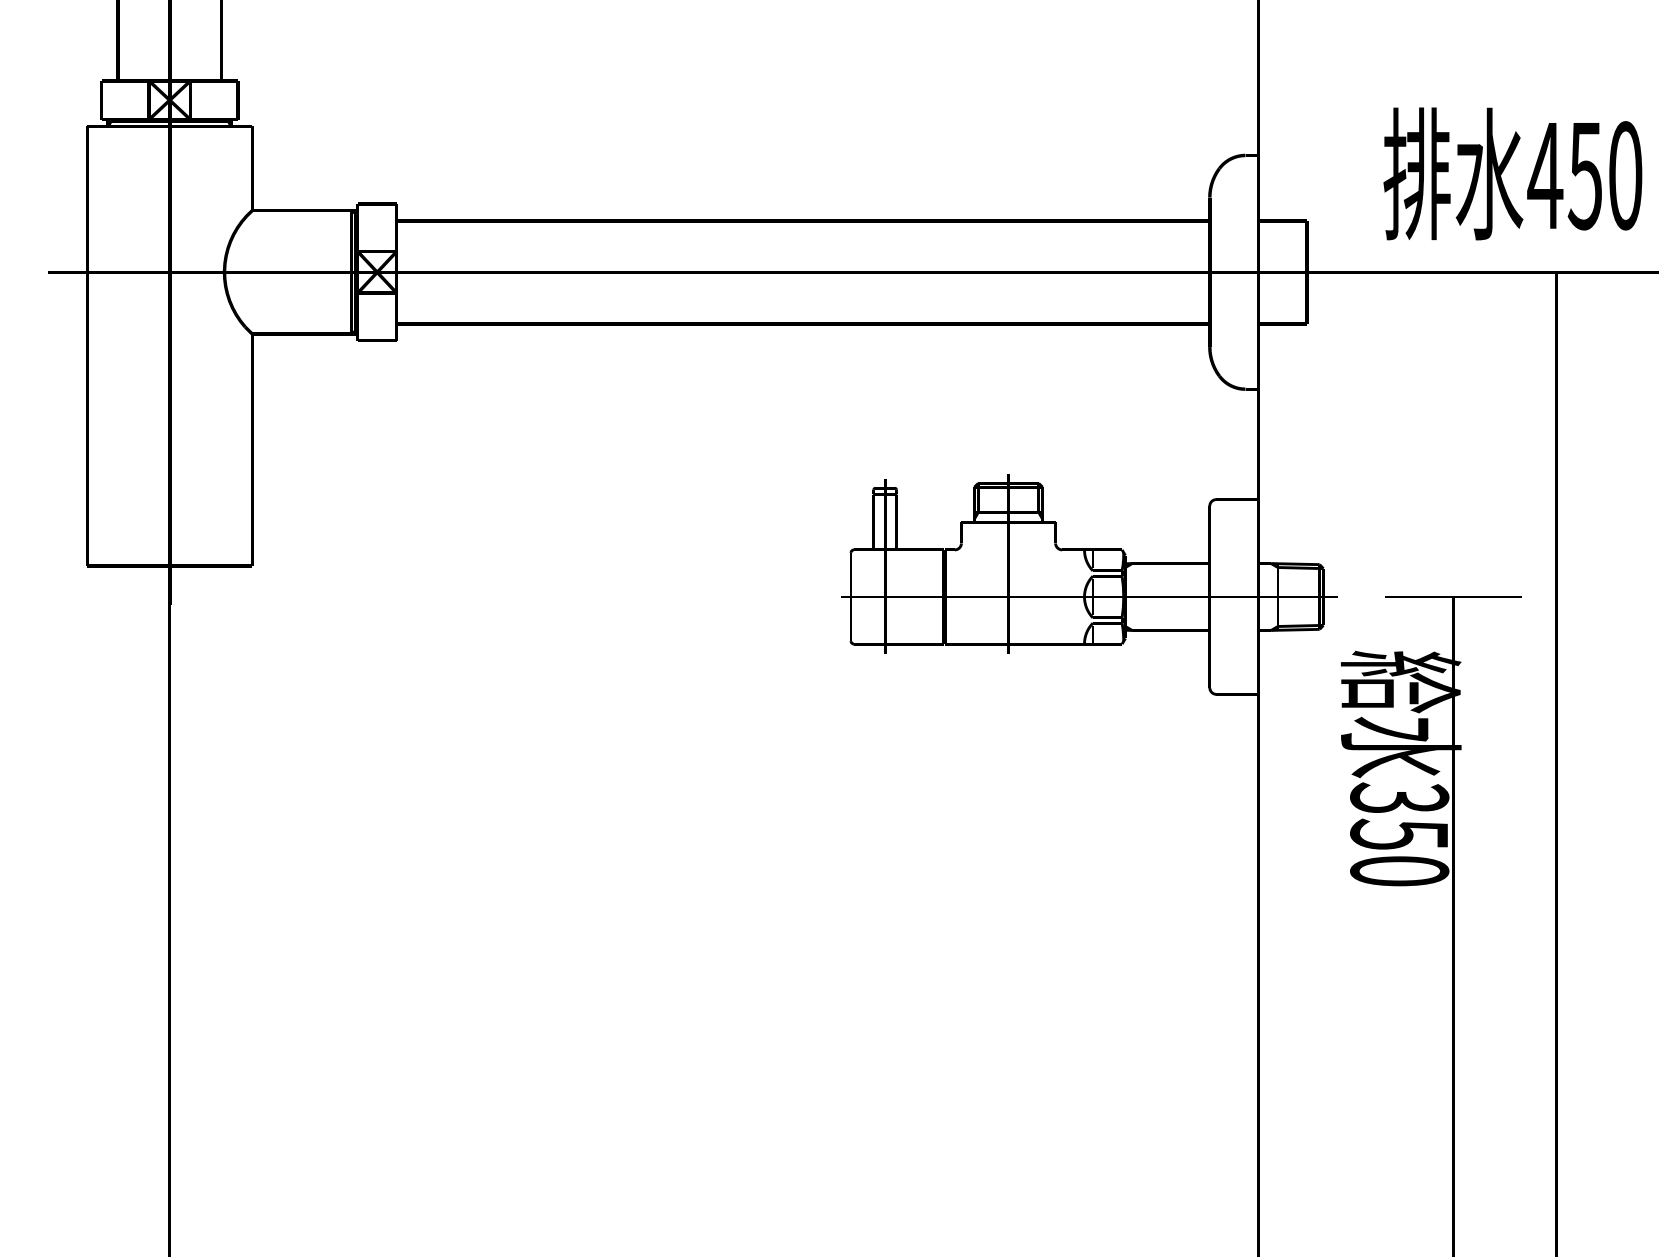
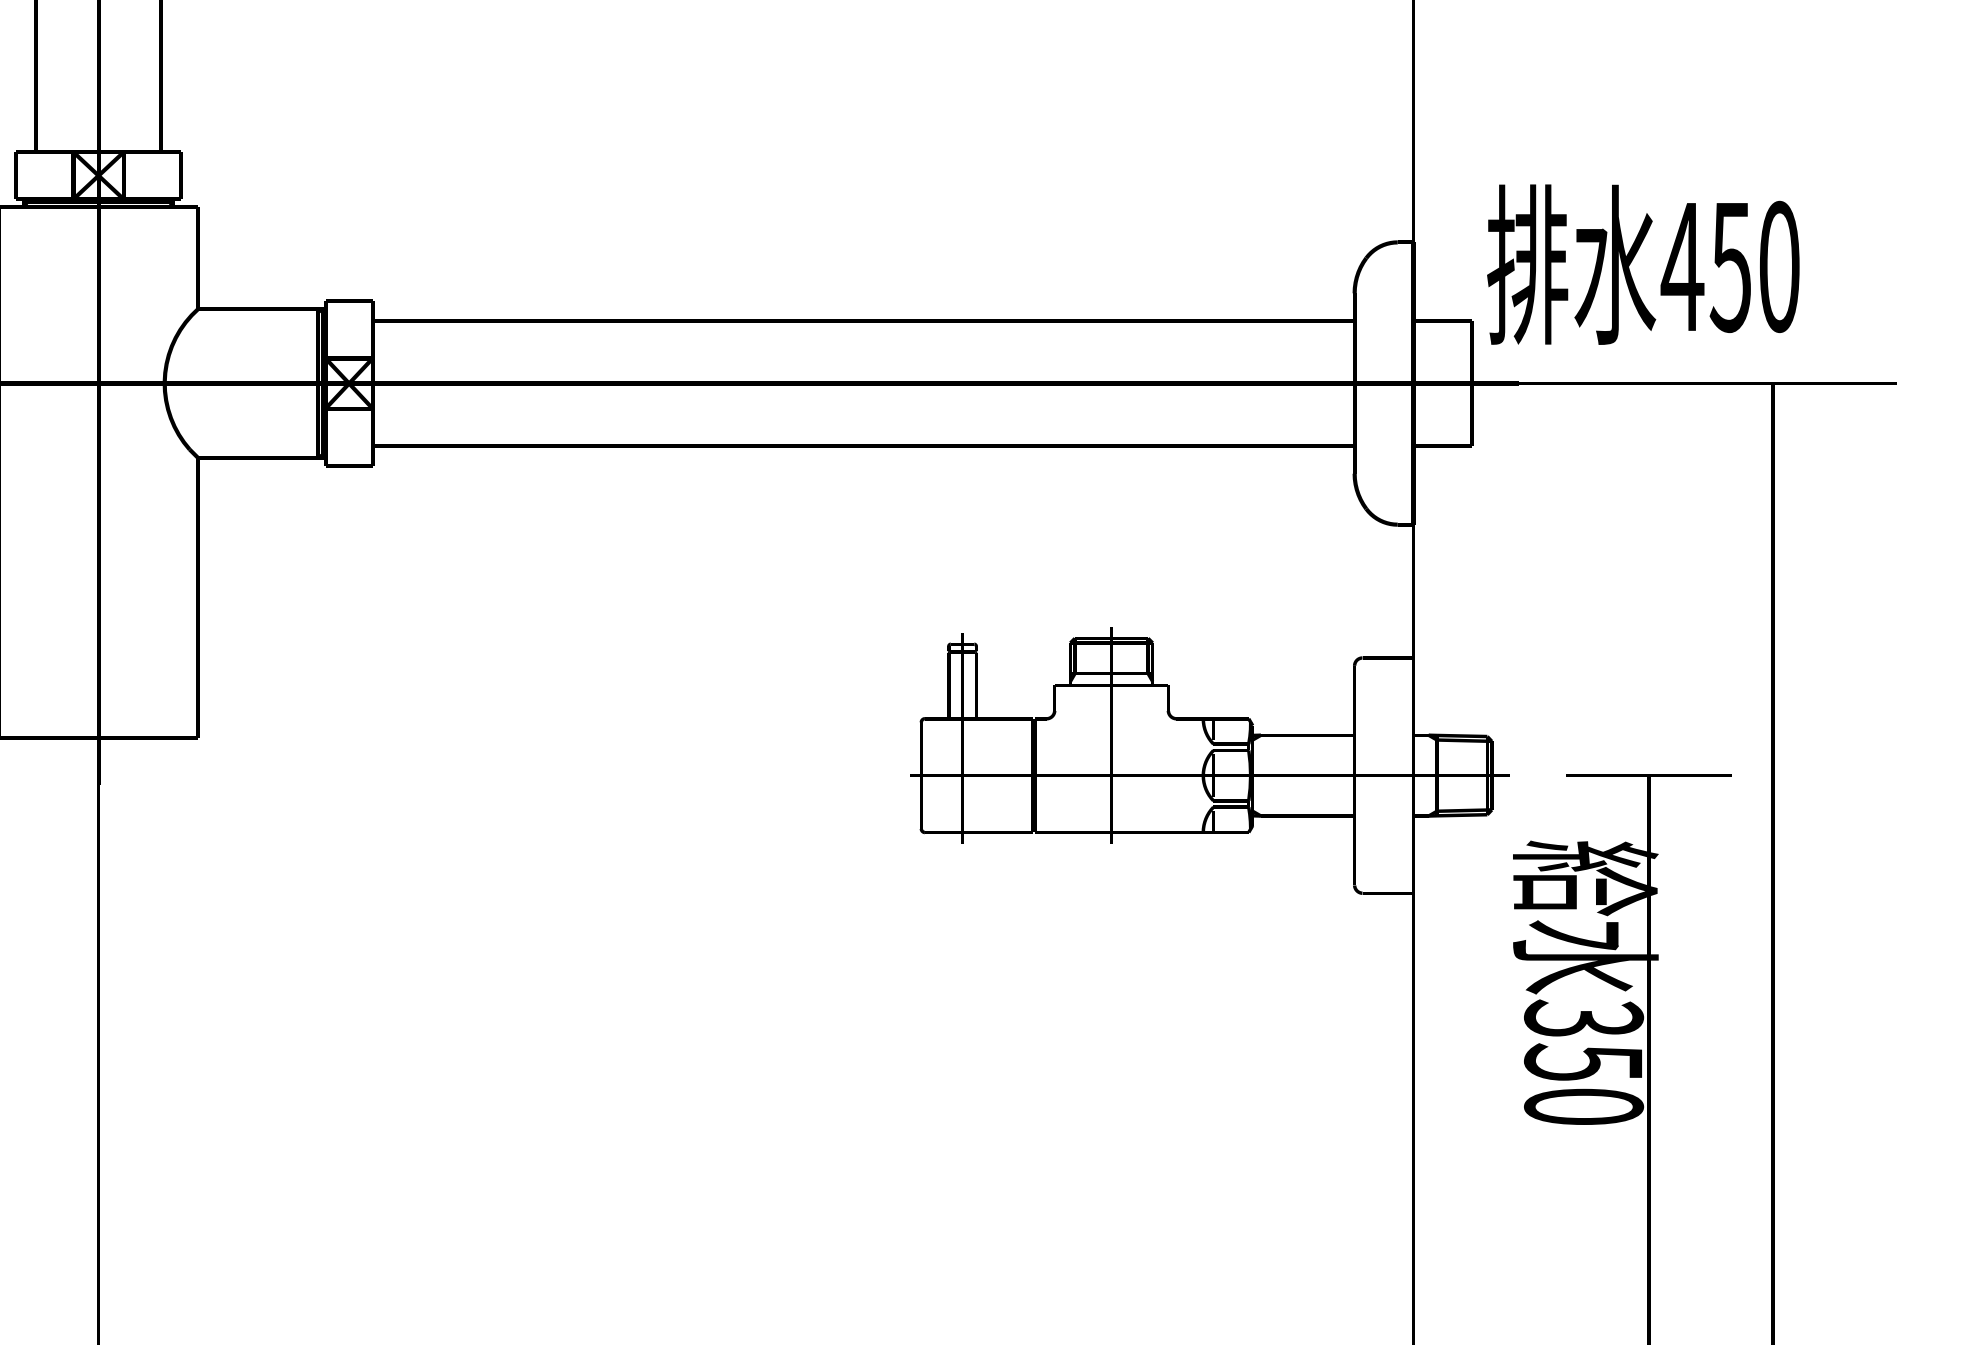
text: (1512, 173) -> (1642, 264), moved

